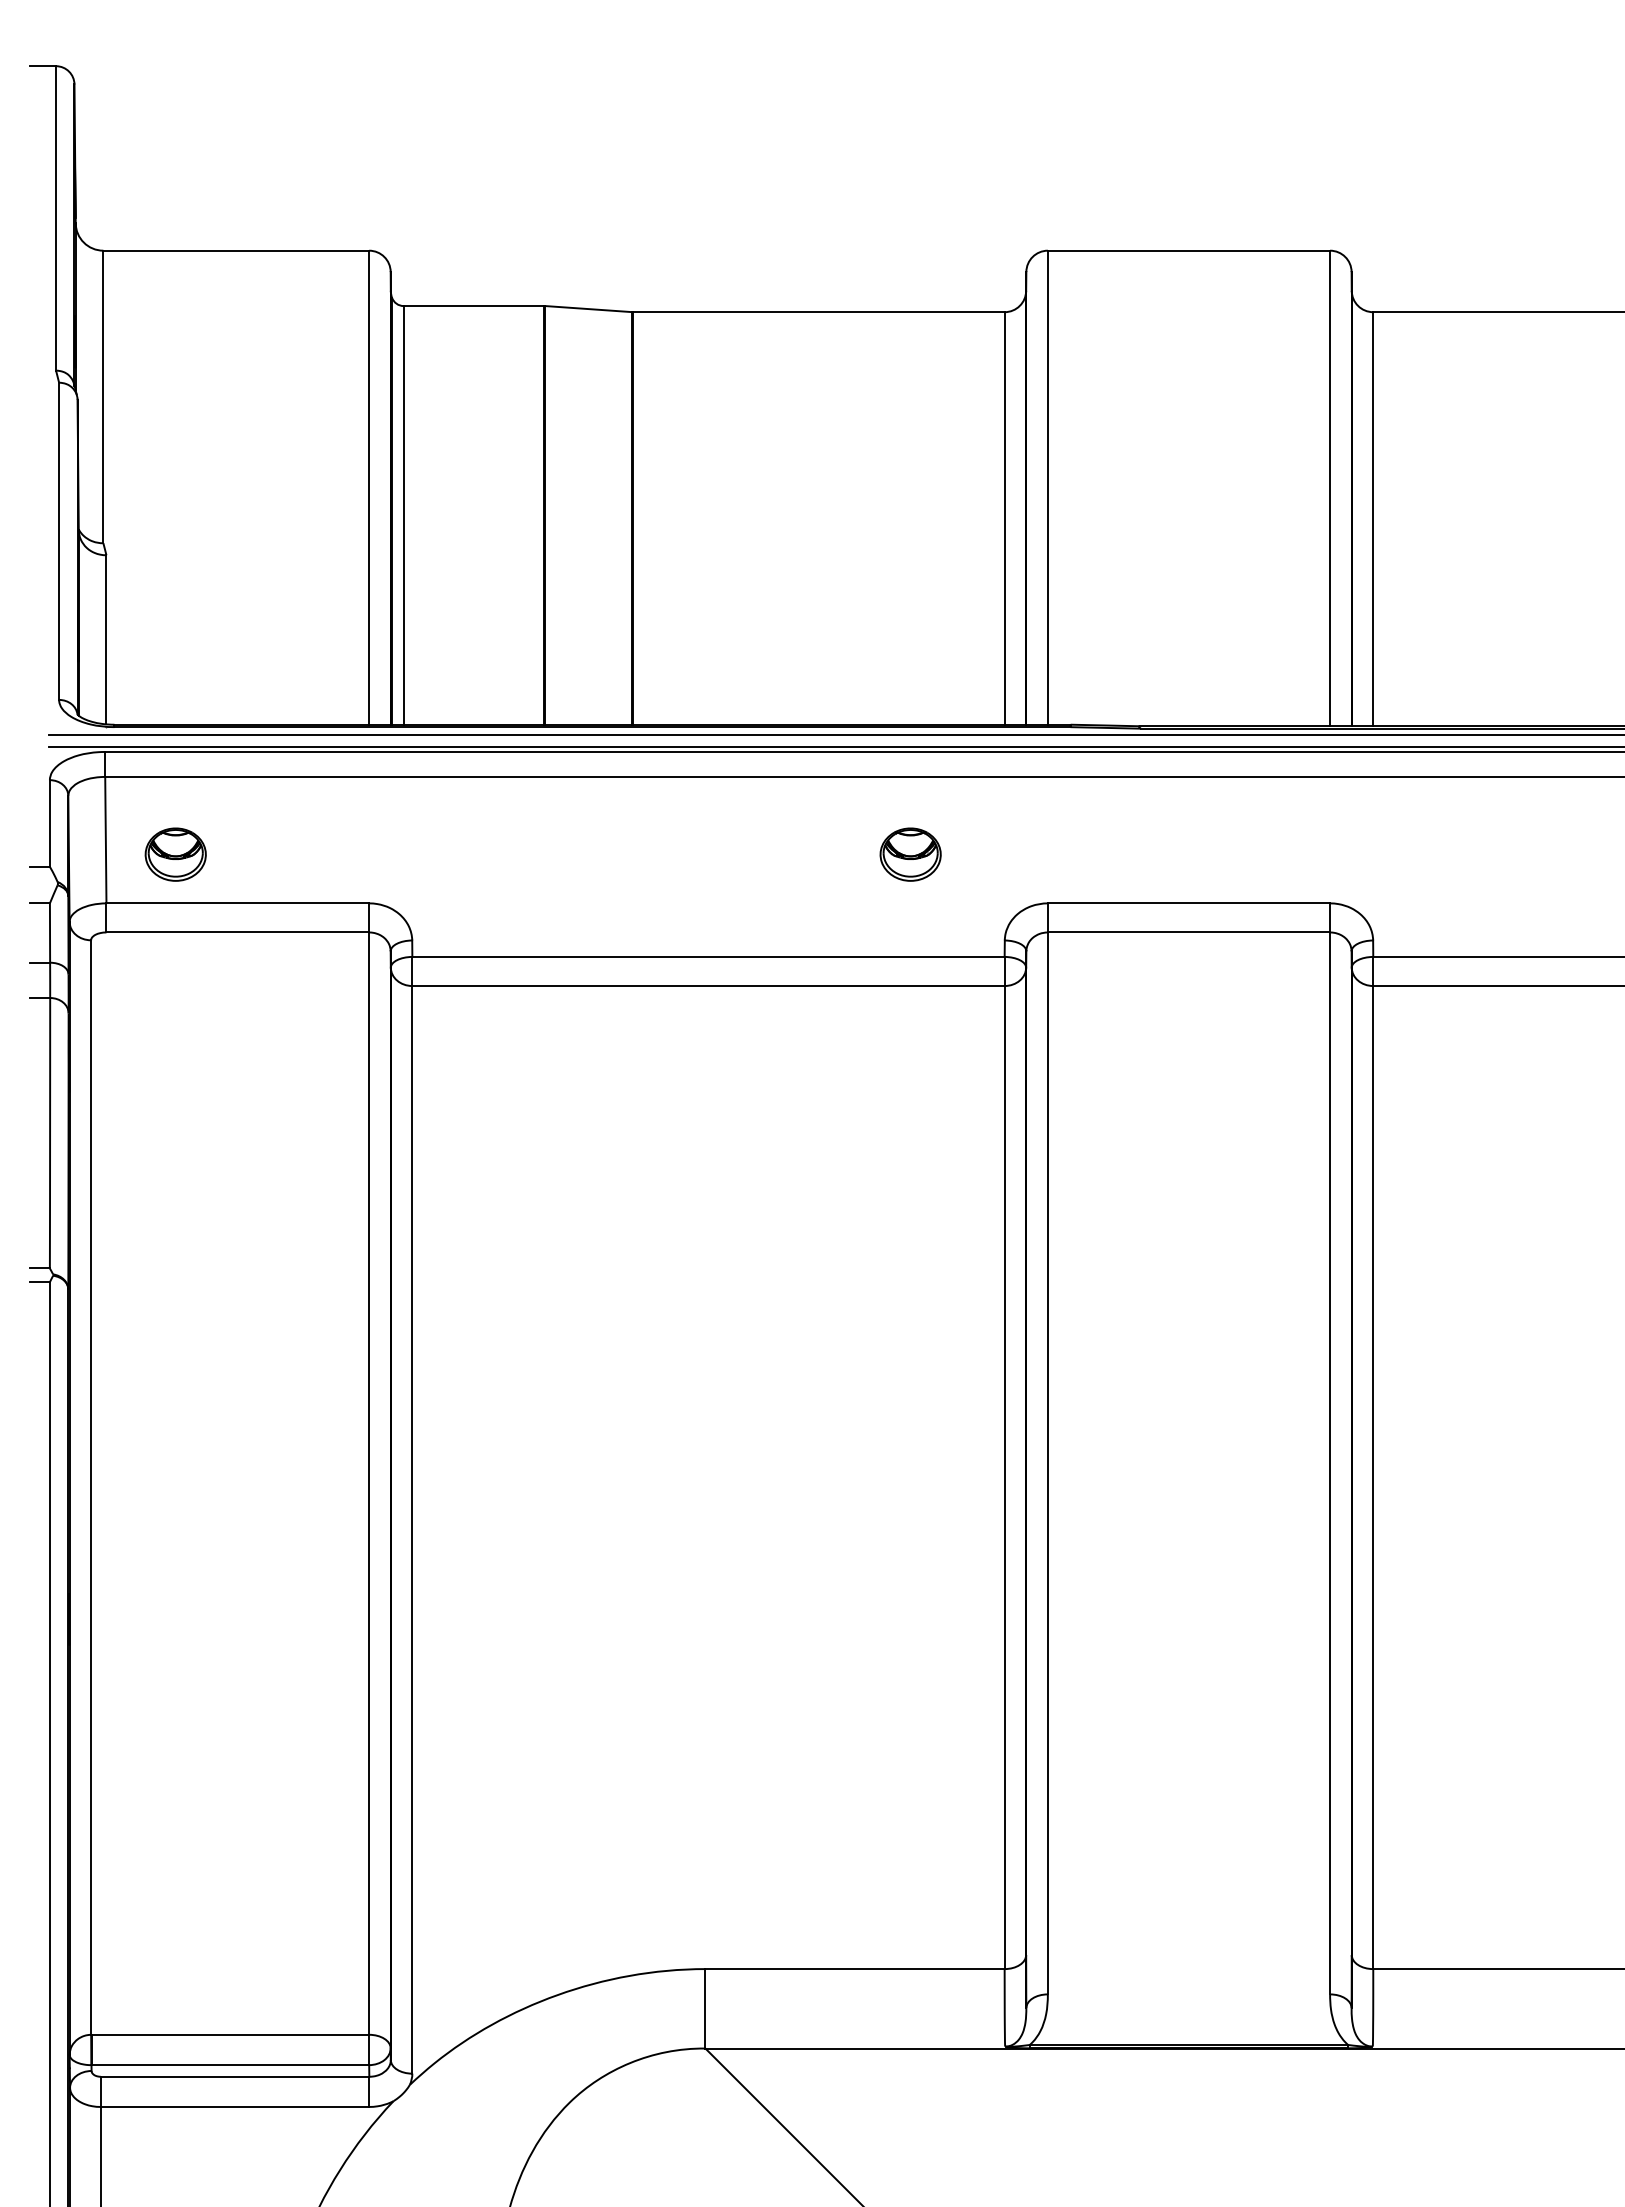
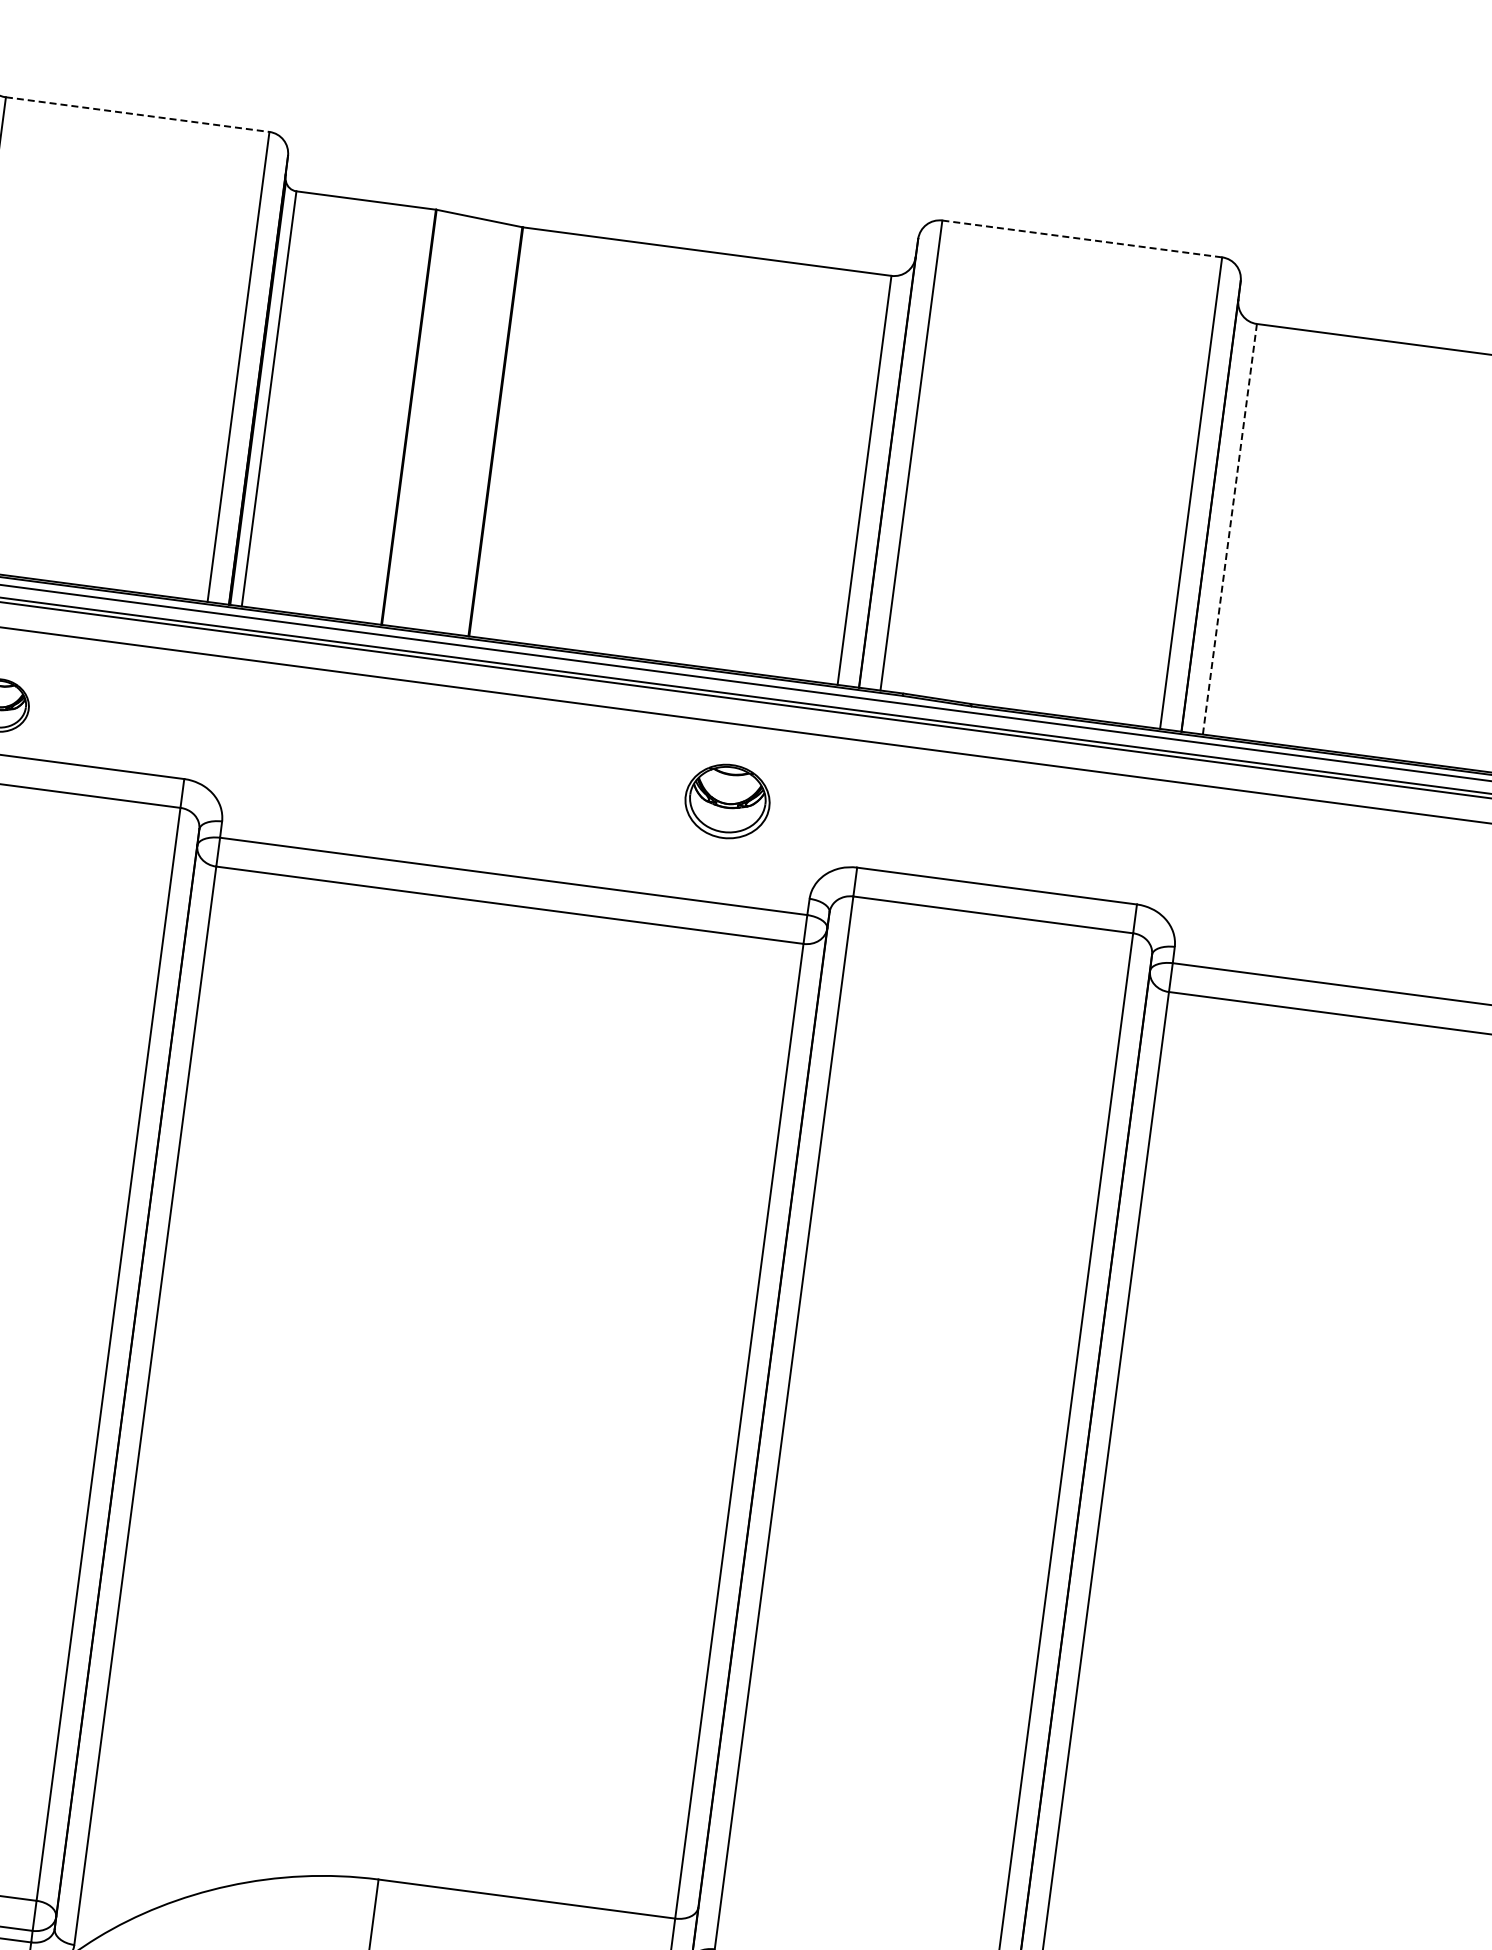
line: (236, 250) -> (137, 114), solid -> dashed
line: (1189, 250) -> (1082, 238), solid -> dashed
line: (1373, 519) -> (1230, 529), solid -> dashed
part: (910, 854) -> (727, 801), size x1.4

